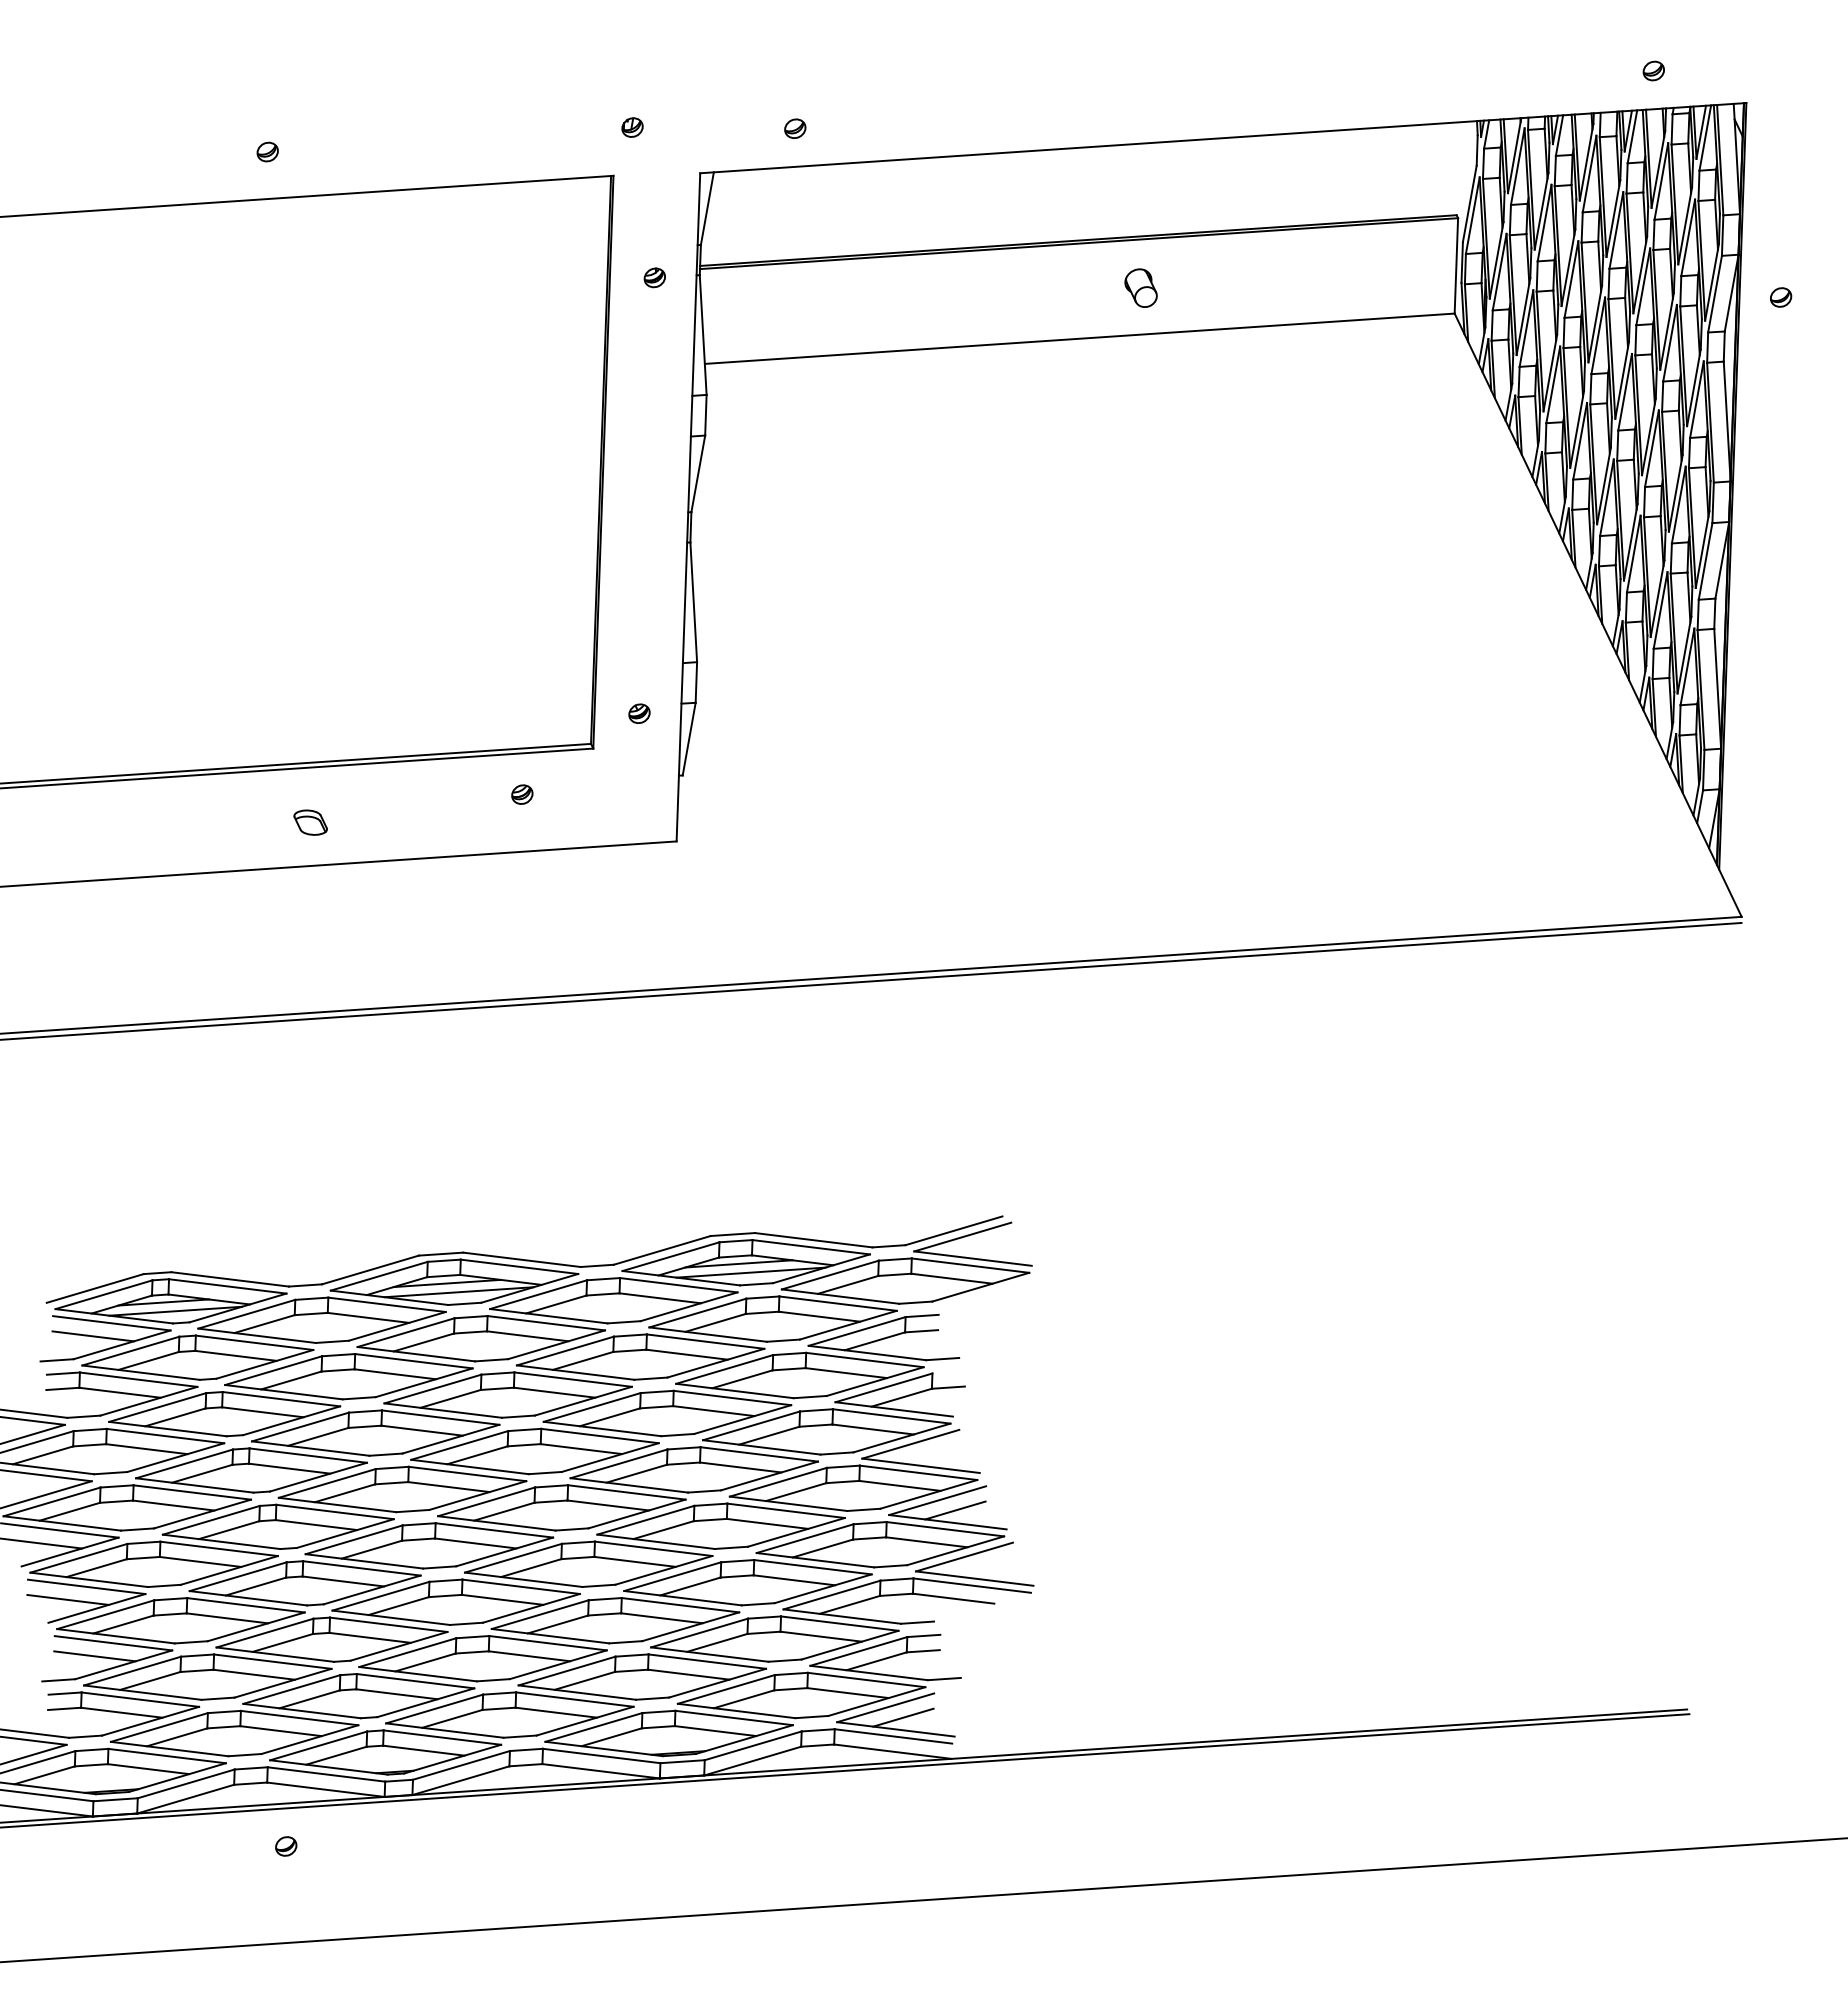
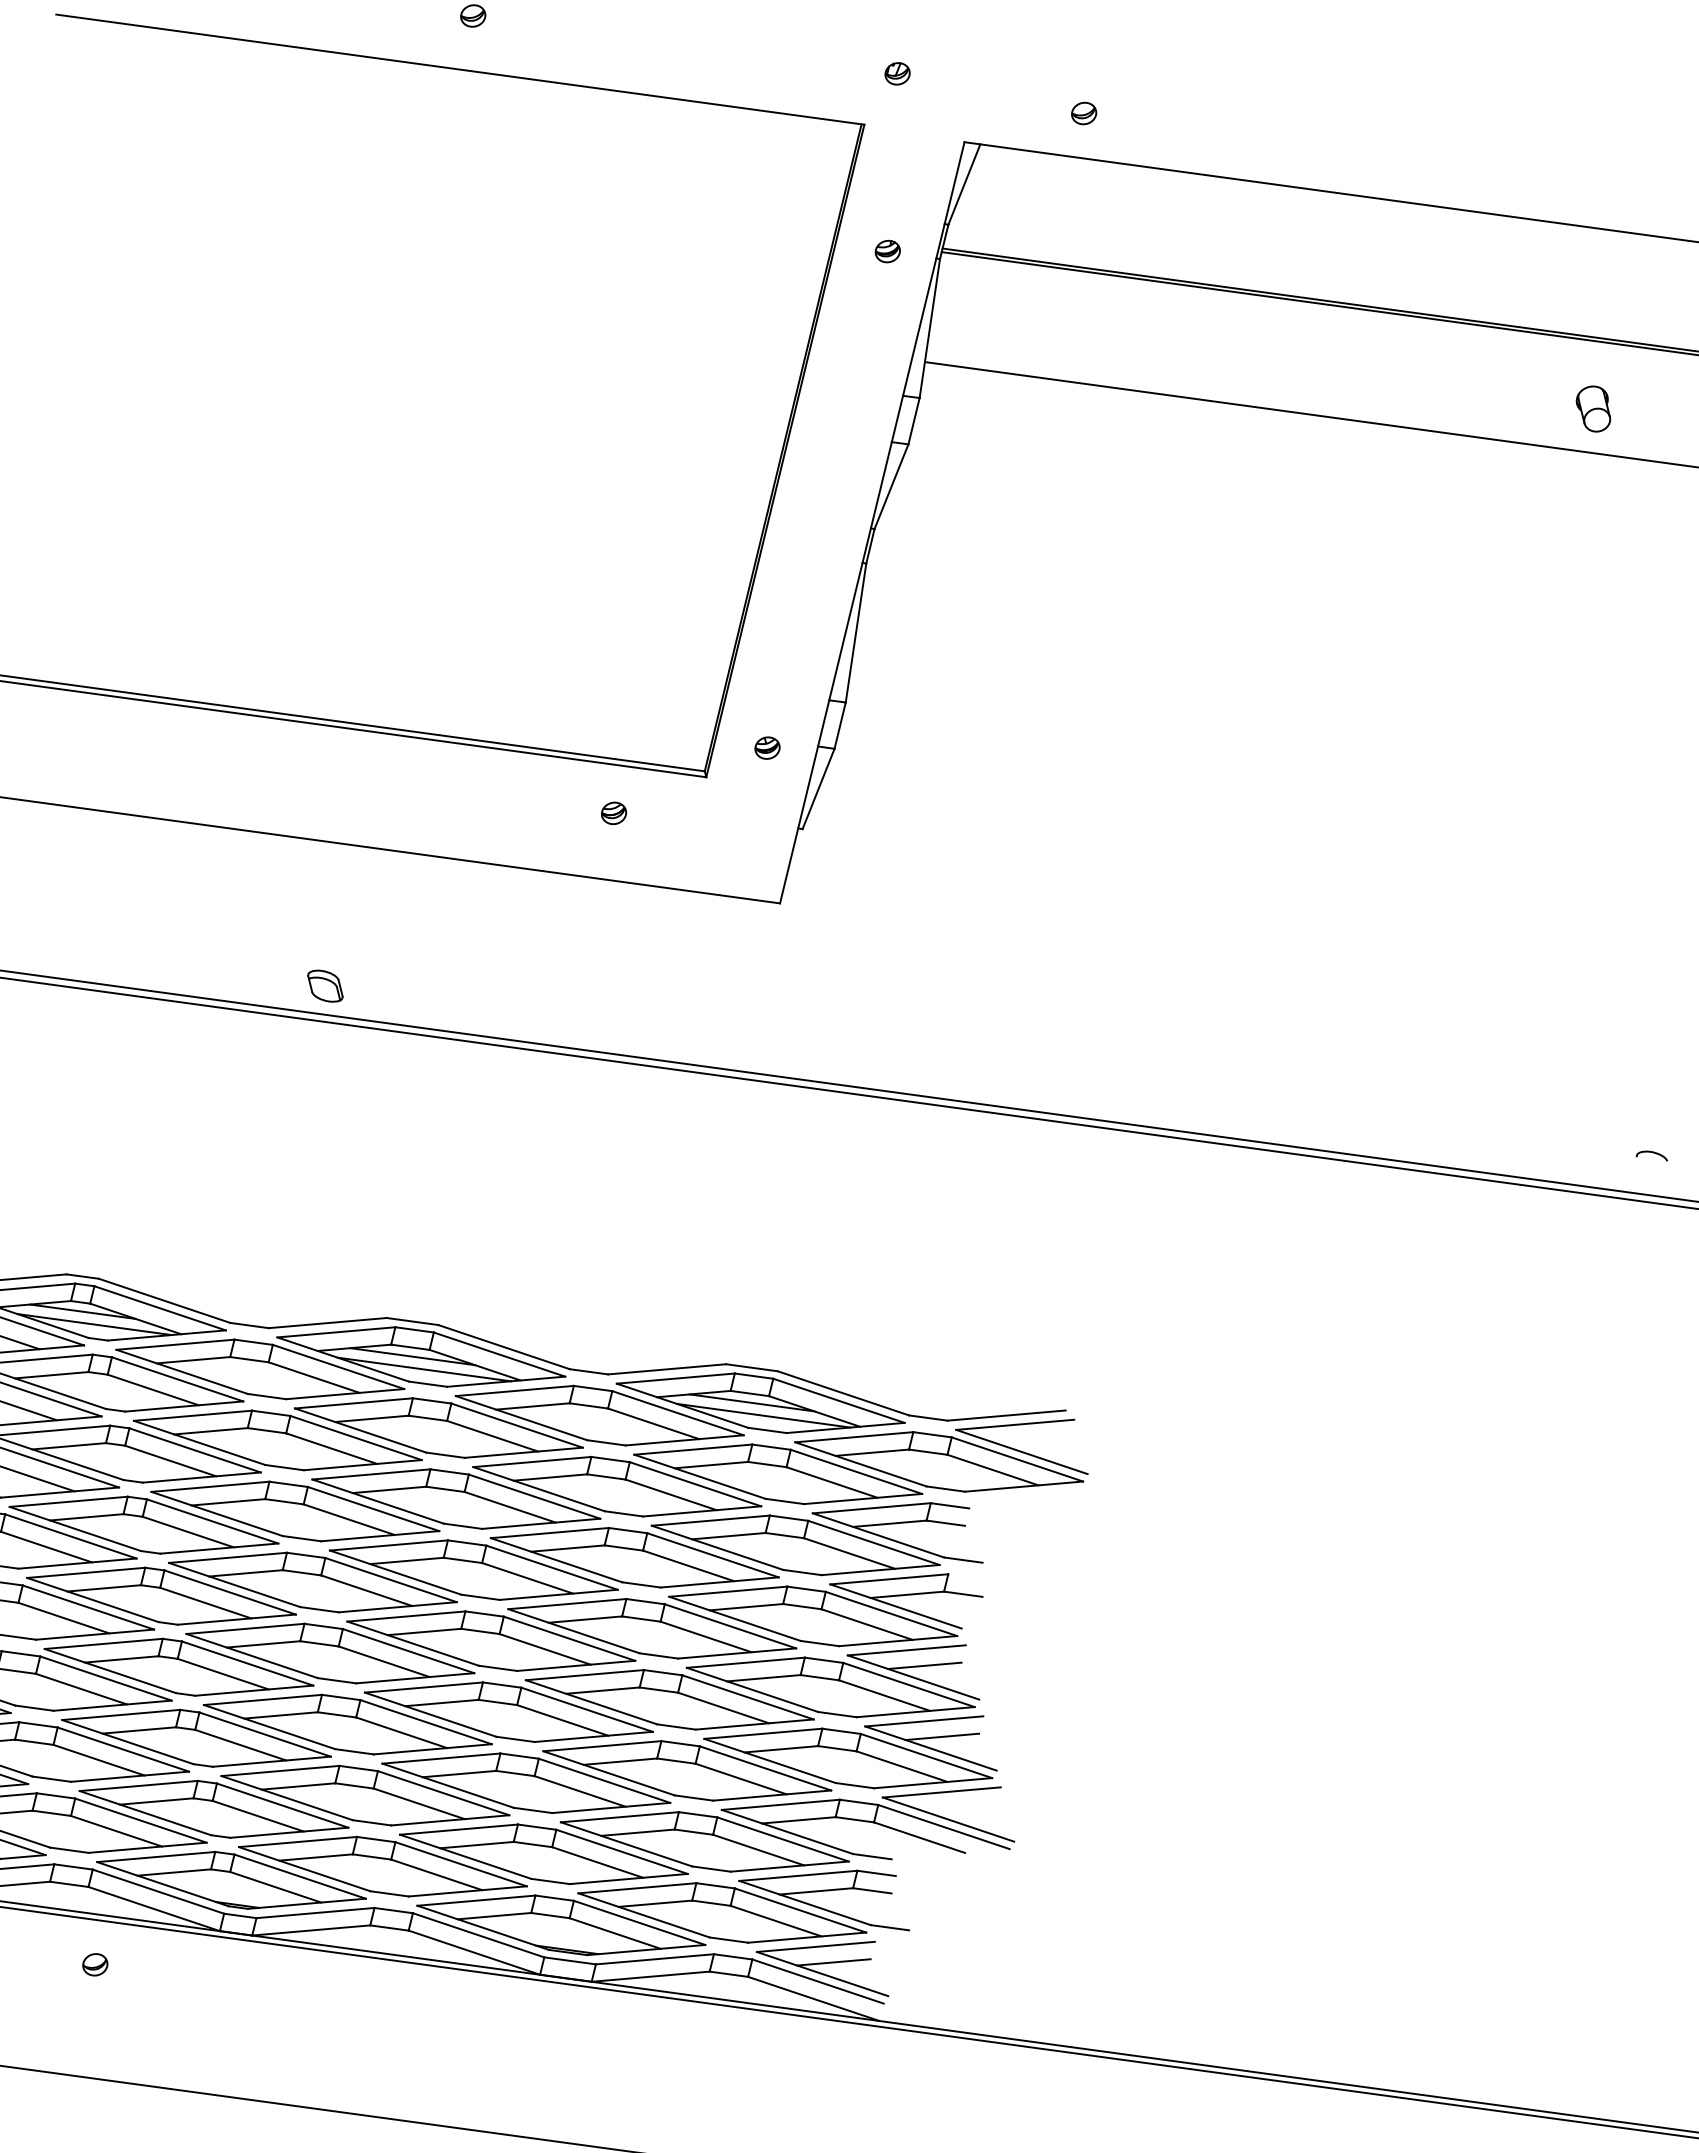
part: (1140, 287) -> (1593, 407), moved
part: (310, 822) -> (325, 985), moved
curve: (1449, 900) -> (1653, 1153), added
line: (928, 1454) -> (924, 1666), added

